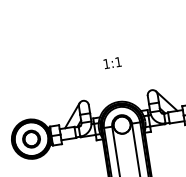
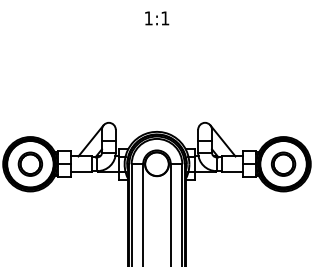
text: (112, 63) -> (157, 18), moved

